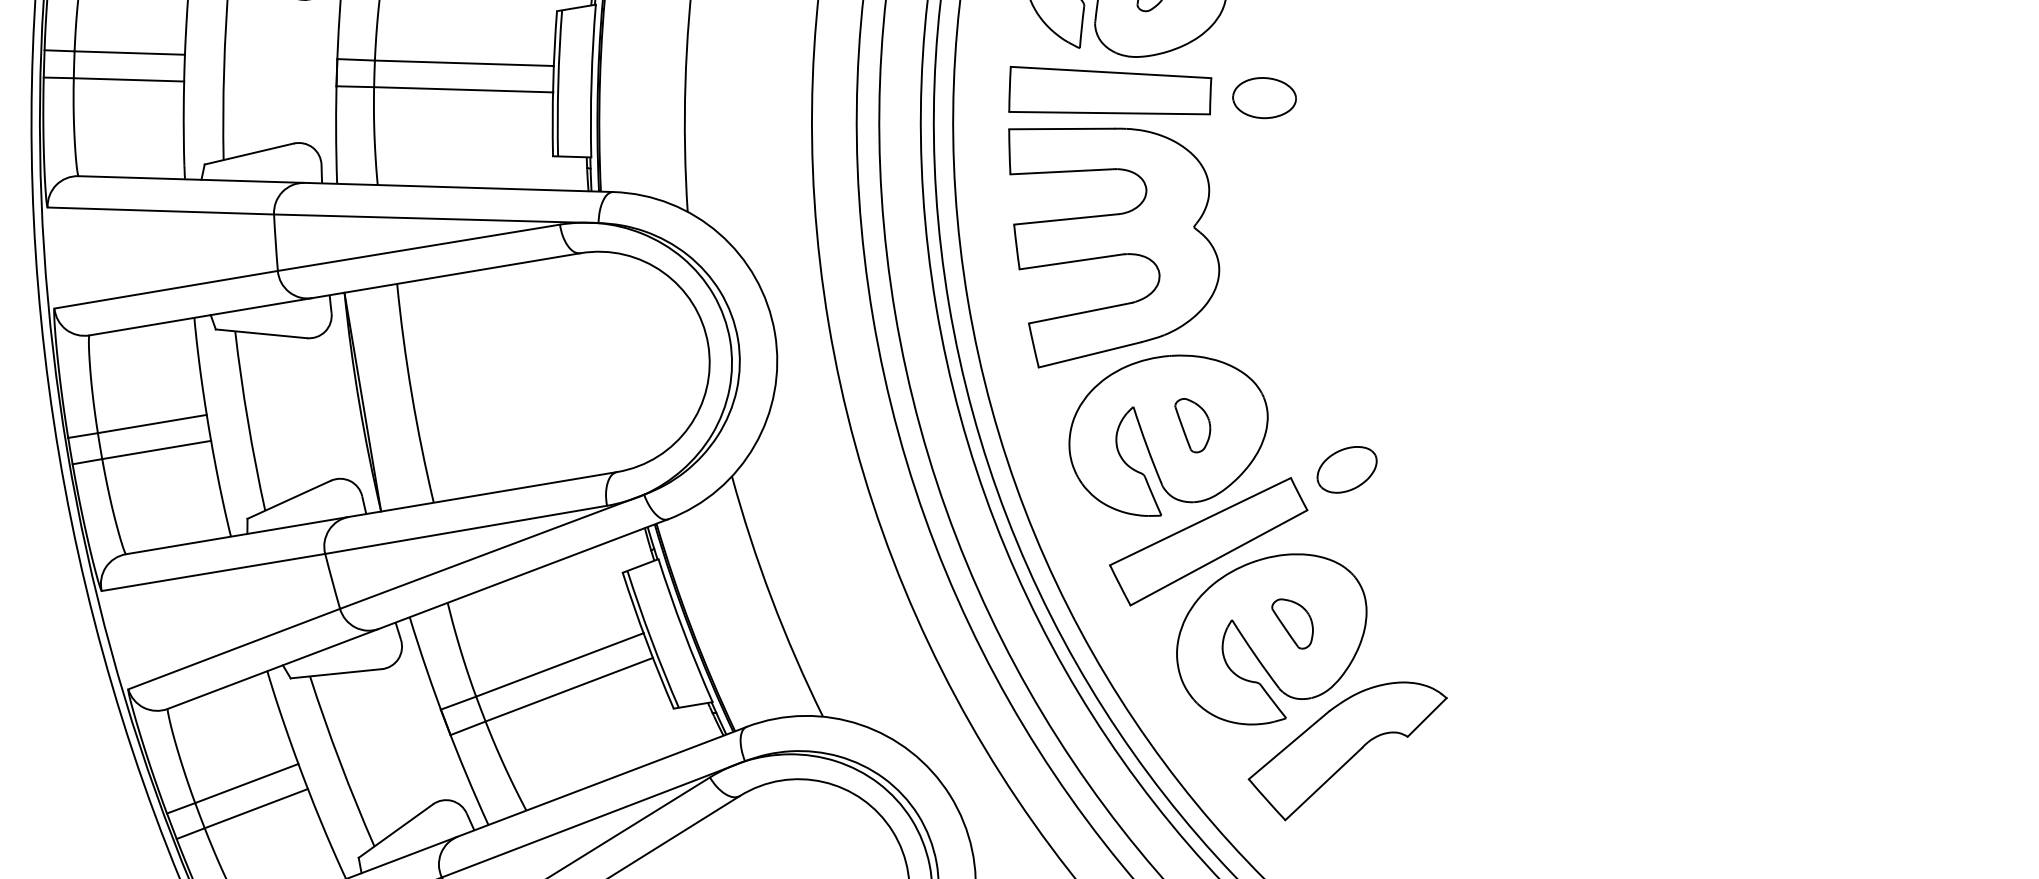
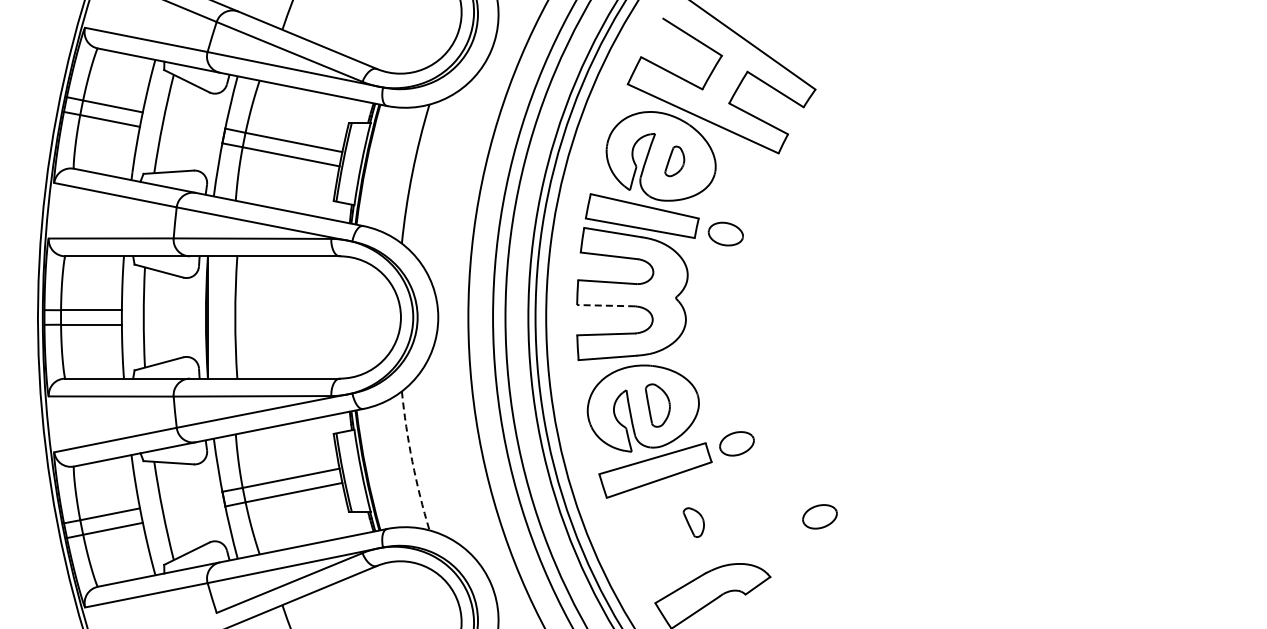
line: (1070, 261) -> (605, 305), solid -> dashed
part: (1193, 425) -> (657, 405), size x1.4
part: (1516, 575) -> (819, 516), added
arc: (771, 598) -> (412, 461), solid -> dashed
part: (1271, 639) -> (680, 529), removed

